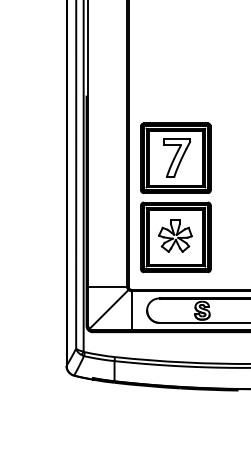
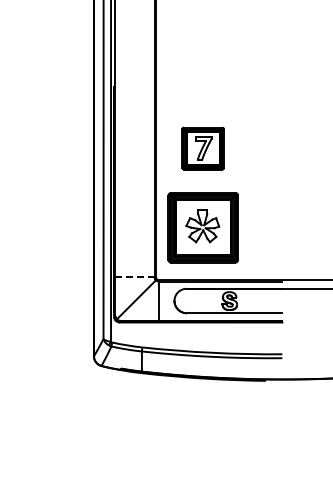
part: (175, 158) -> (202, 148), size x0.6
line: (108, 287) -> (135, 277), solid -> dashed

